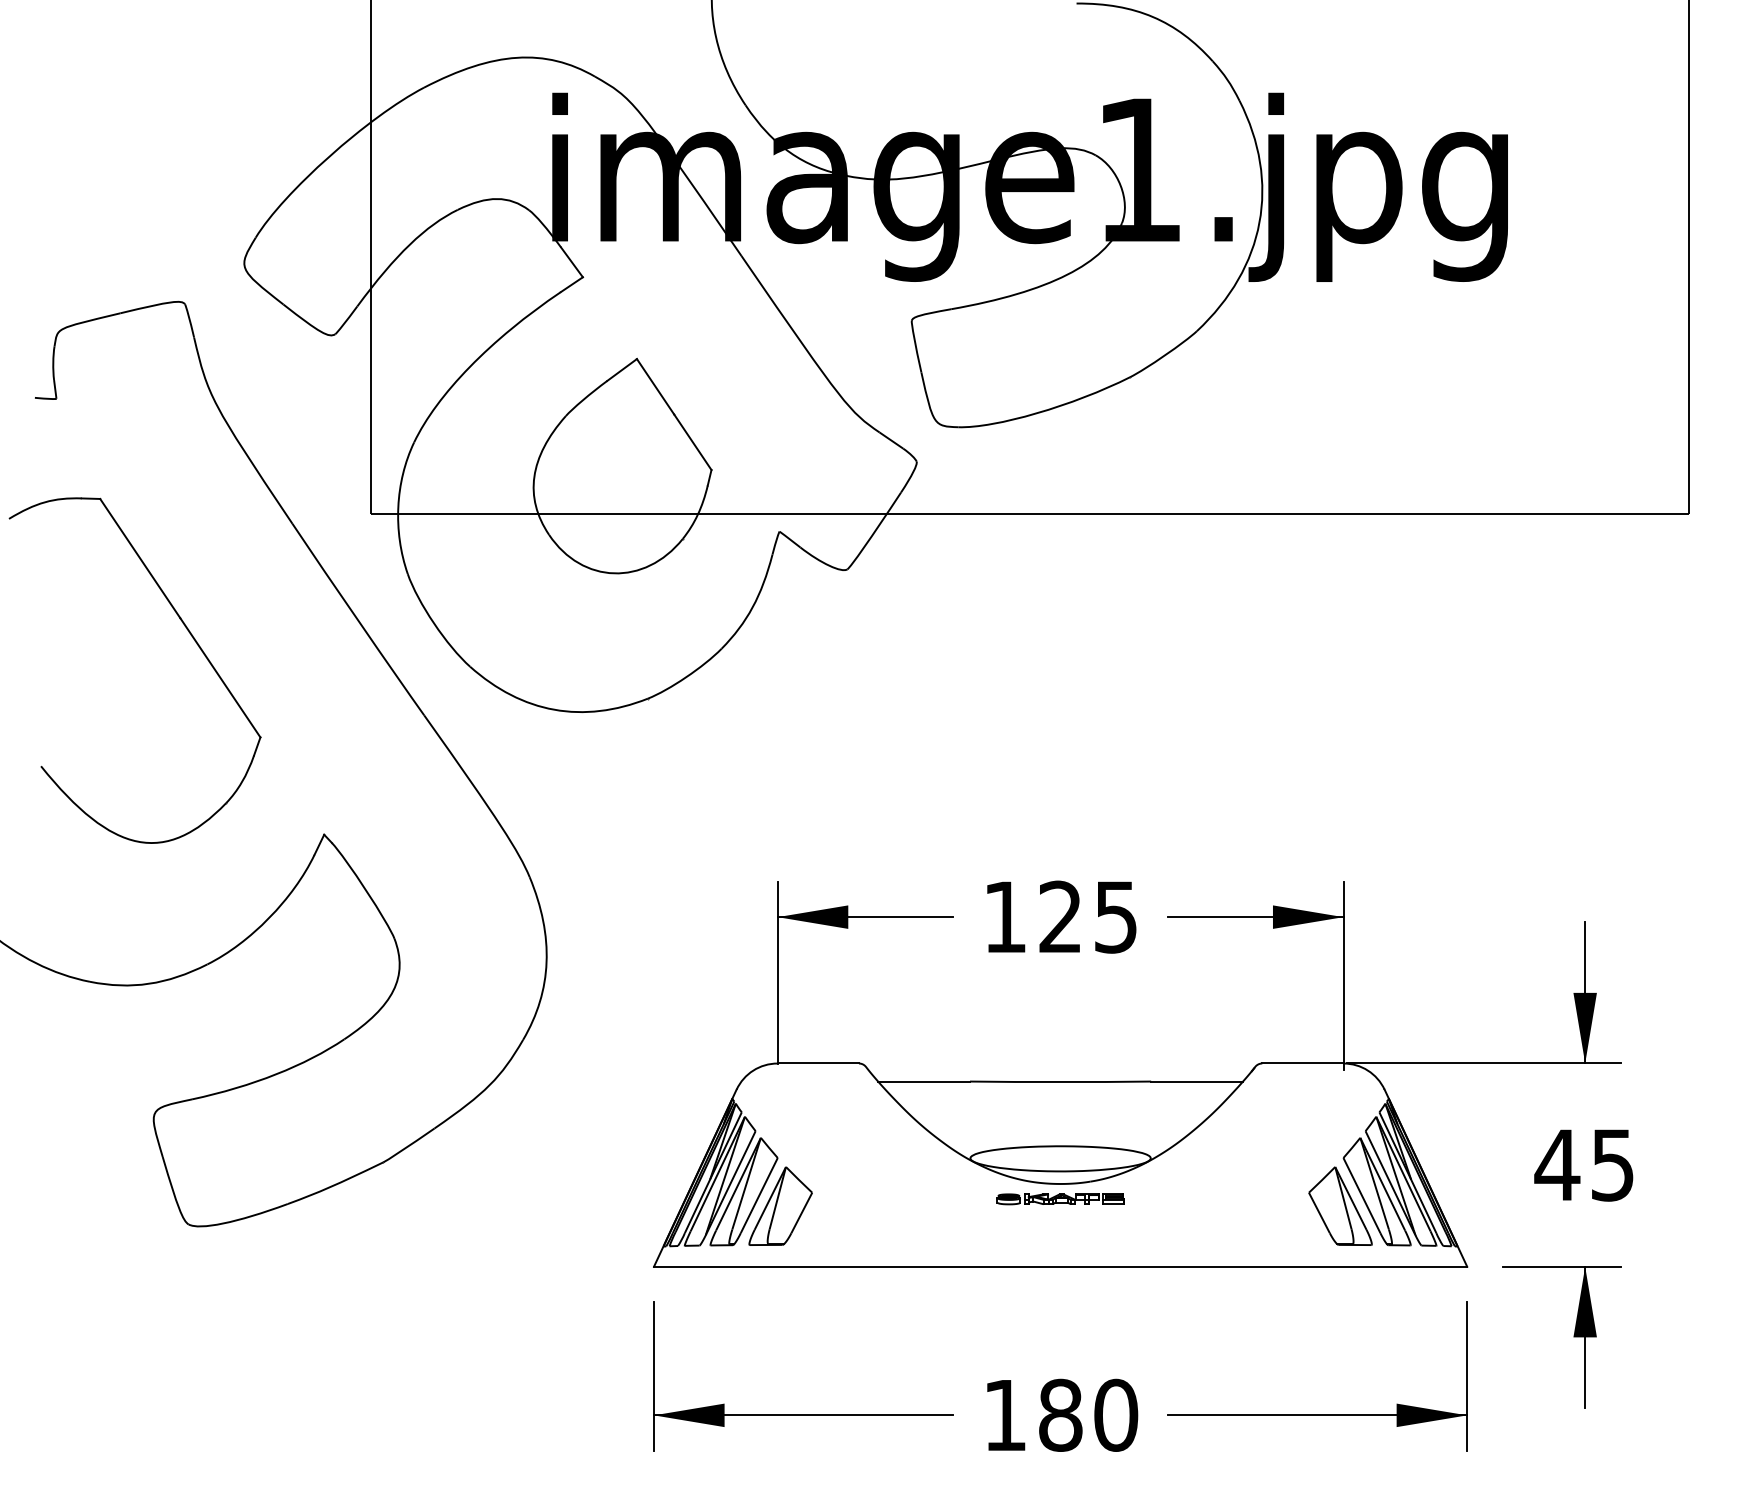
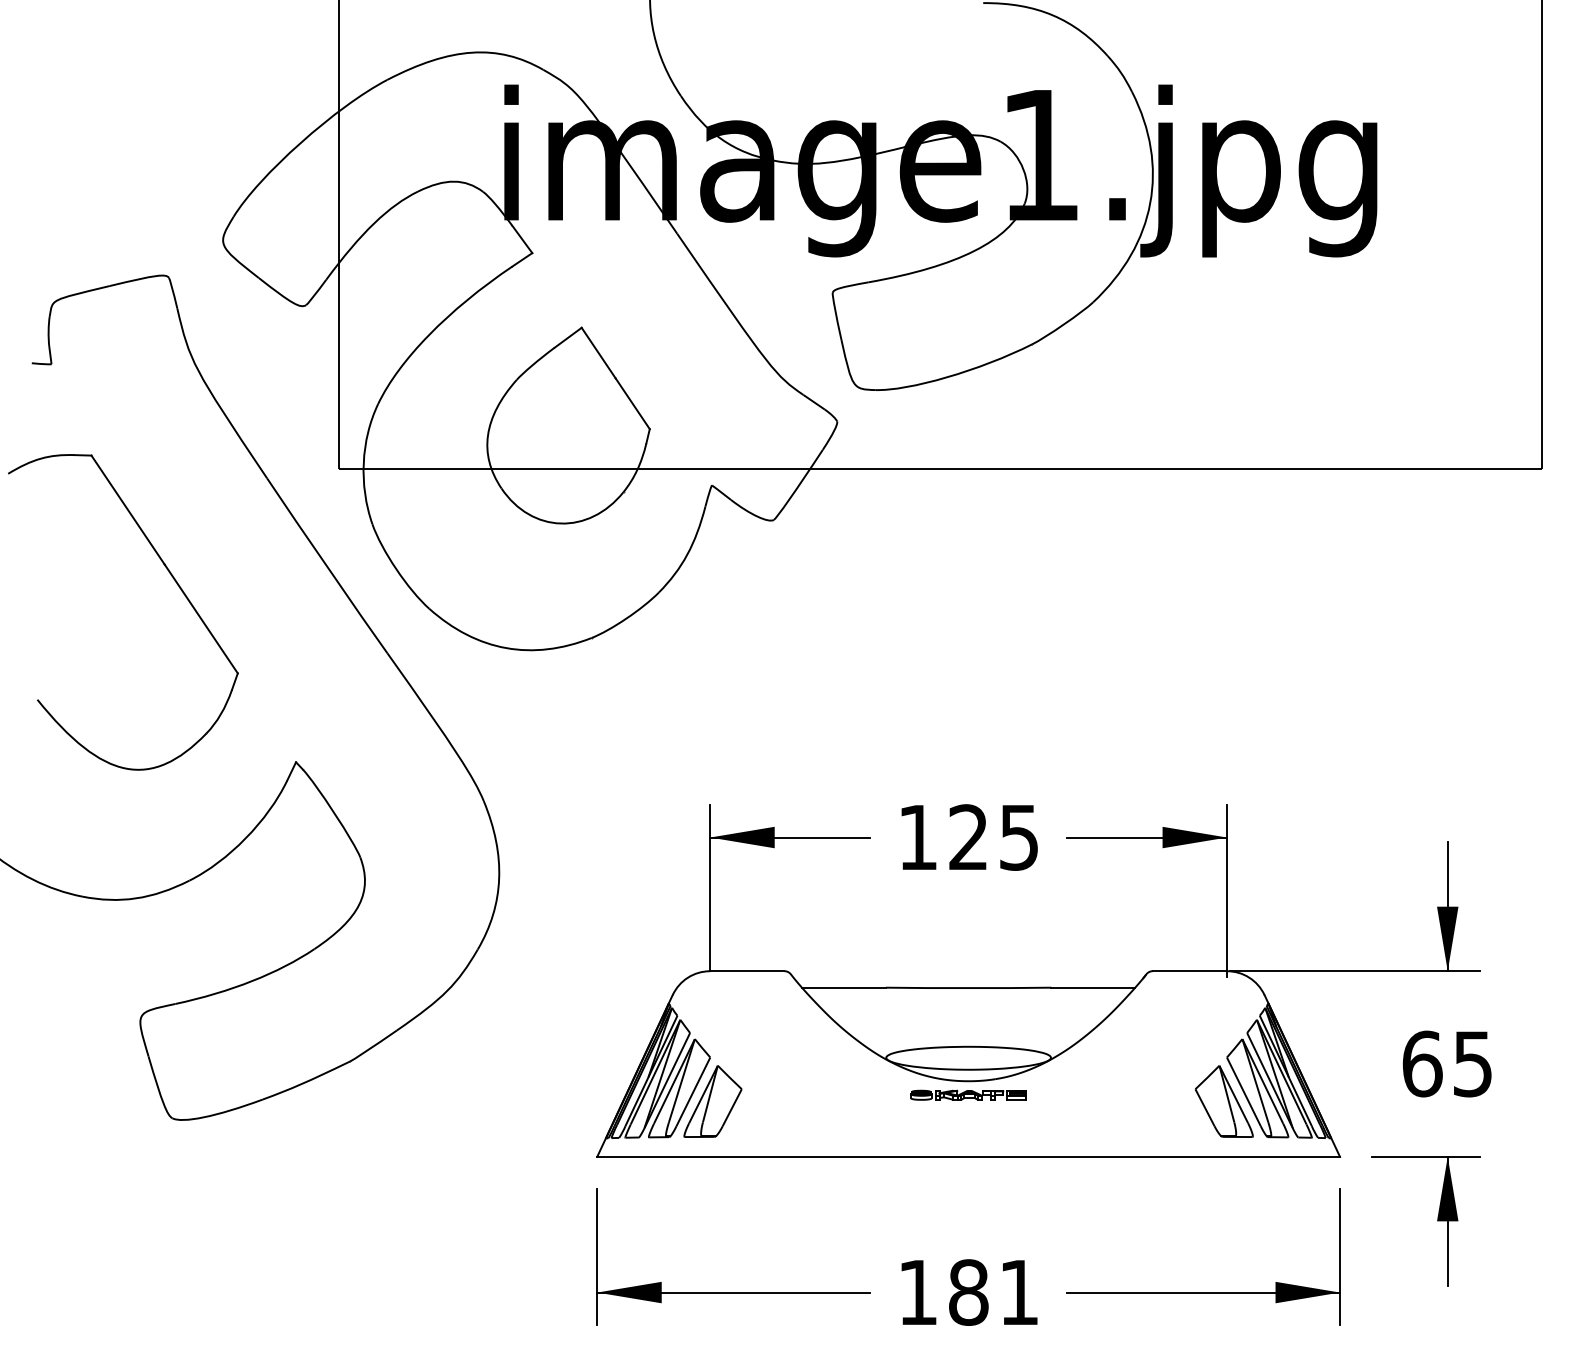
text: (1557, 1164) -> (1422, 1063), 45 -> 65
text: (1116, 1415) -> (1019, 1292), 180 -> 181

